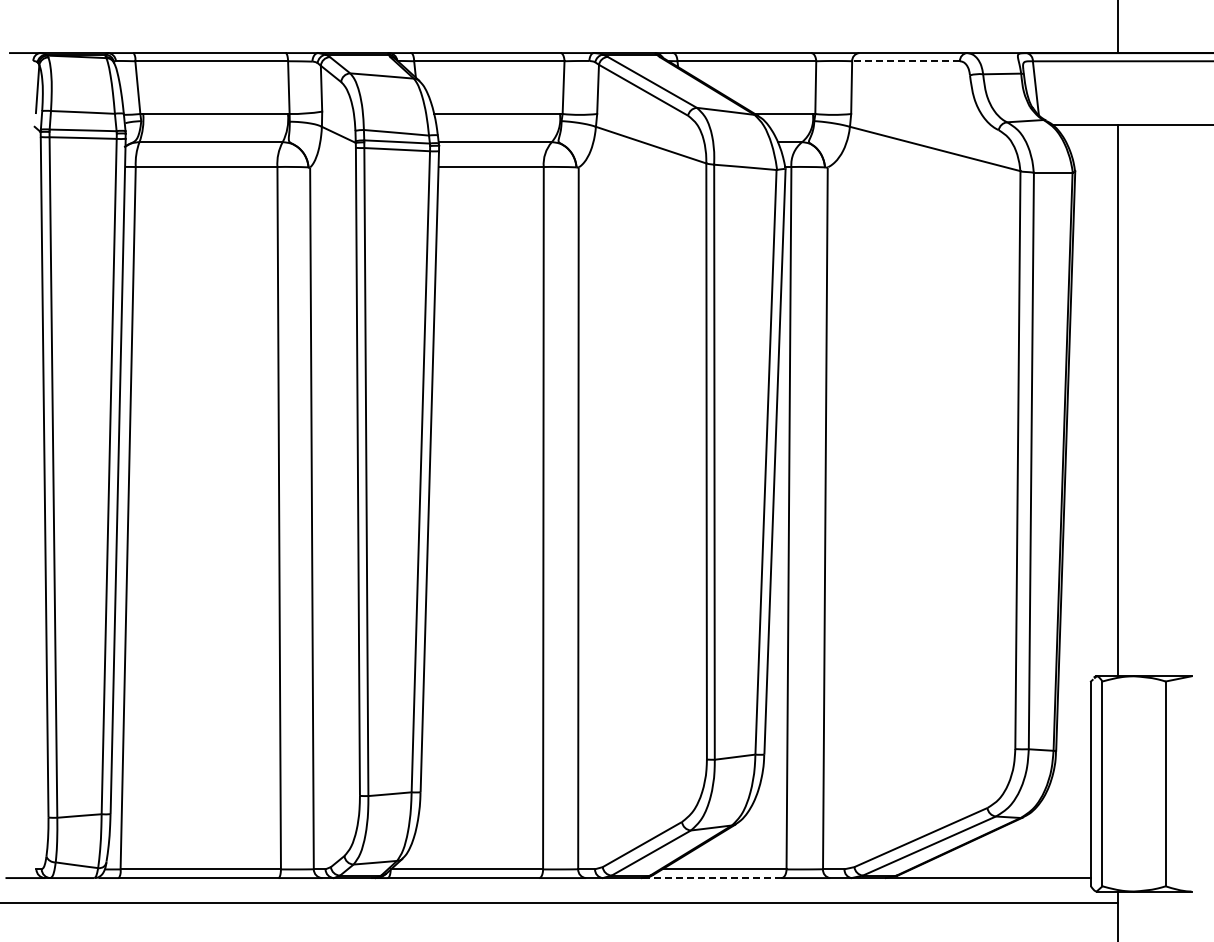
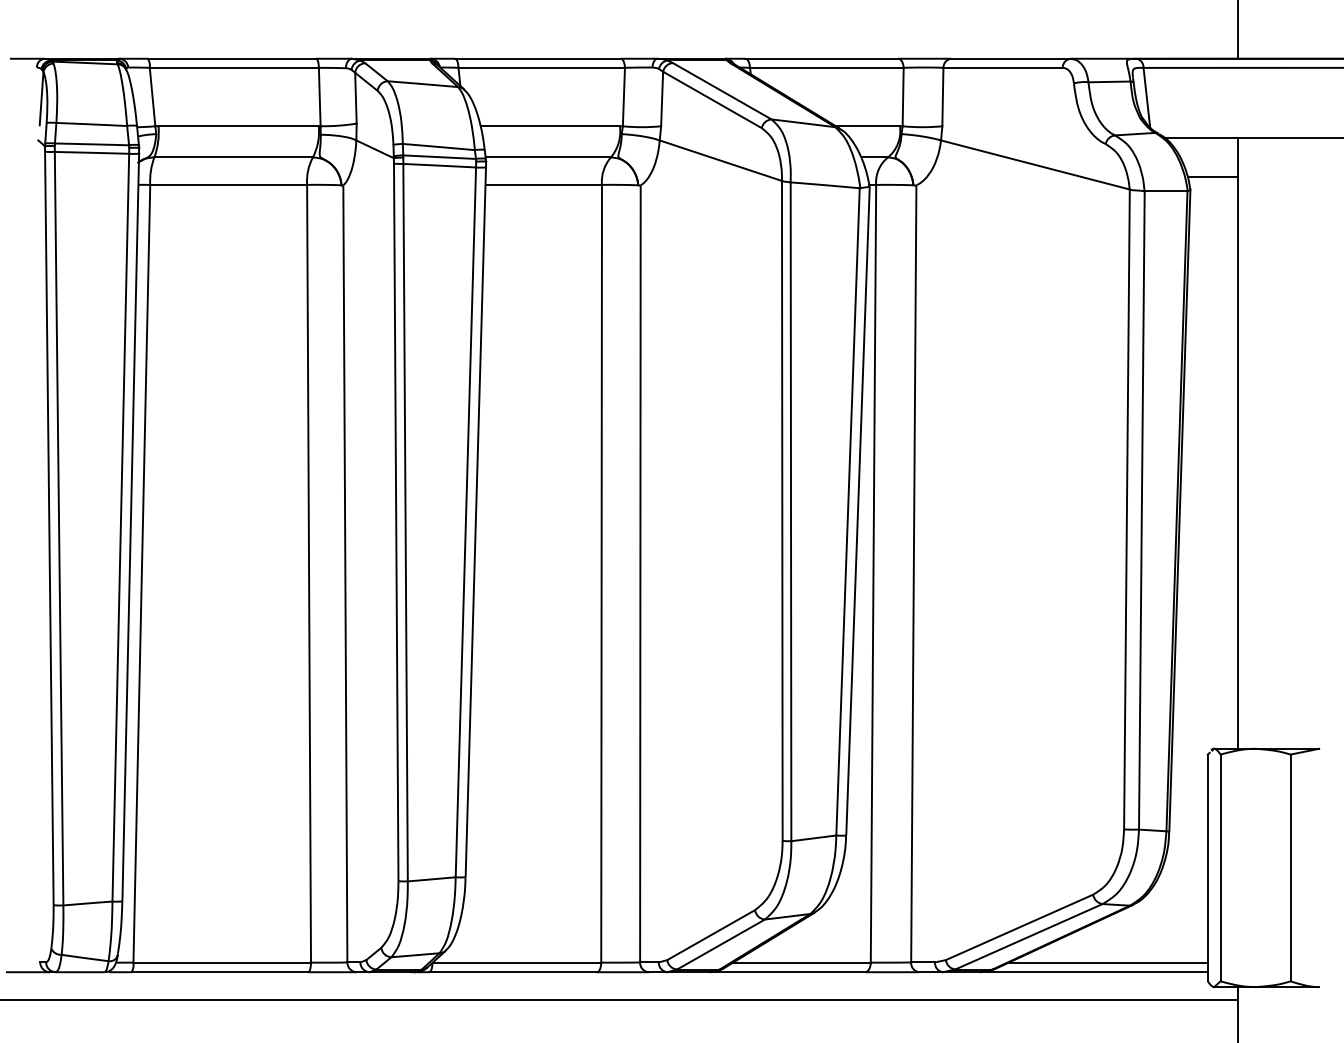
line: (906, 61) -> (1003, 68), dashed -> solid
line: (1095, 159) -> (1212, 176), added
line: (1000, 869) -> (1107, 962), added
line: (711, 878) -> (787, 972), dashed -> solid

